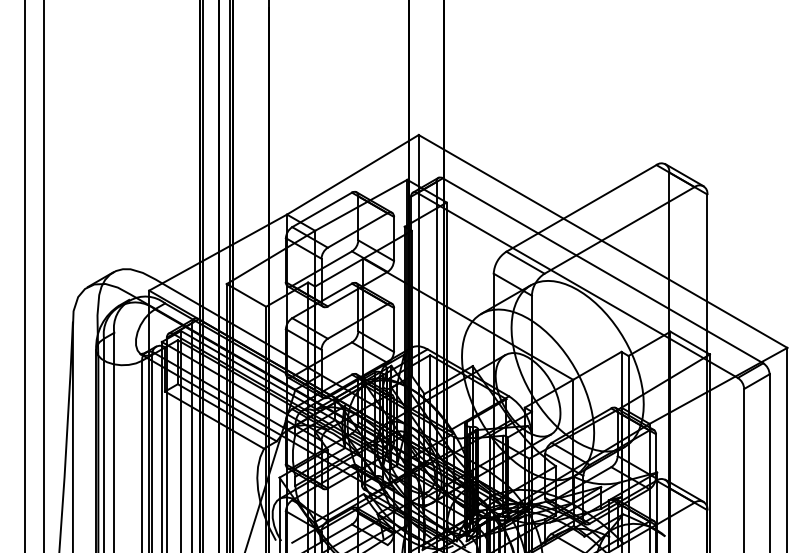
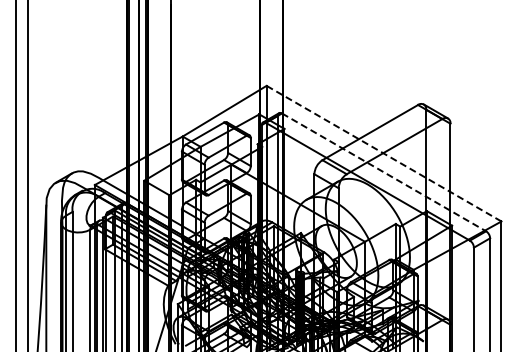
line: (603, 241) -> (384, 153), solid -> dashed
line: (603, 271) -> (384, 172), solid -> dashed

